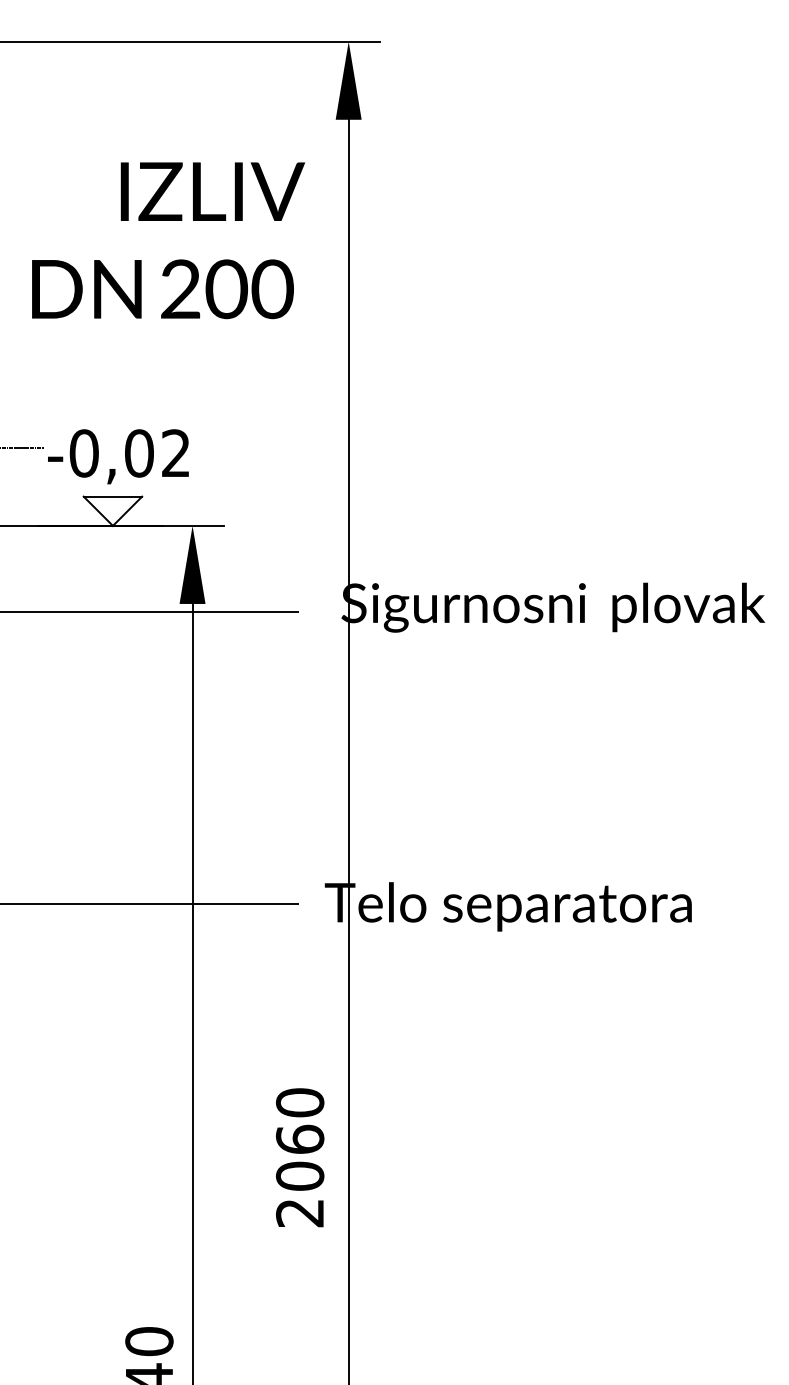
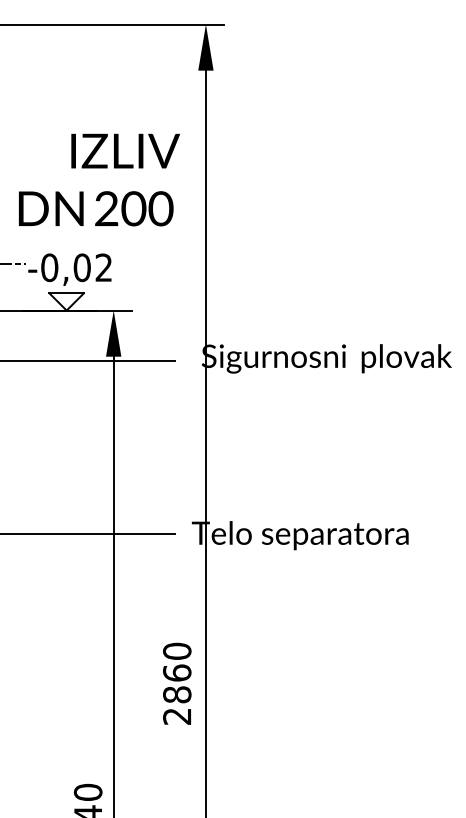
text: (168, 239) -> (99, 179), moved
text: (300, 1175) -> (177, 694), 2060 -> 2860

